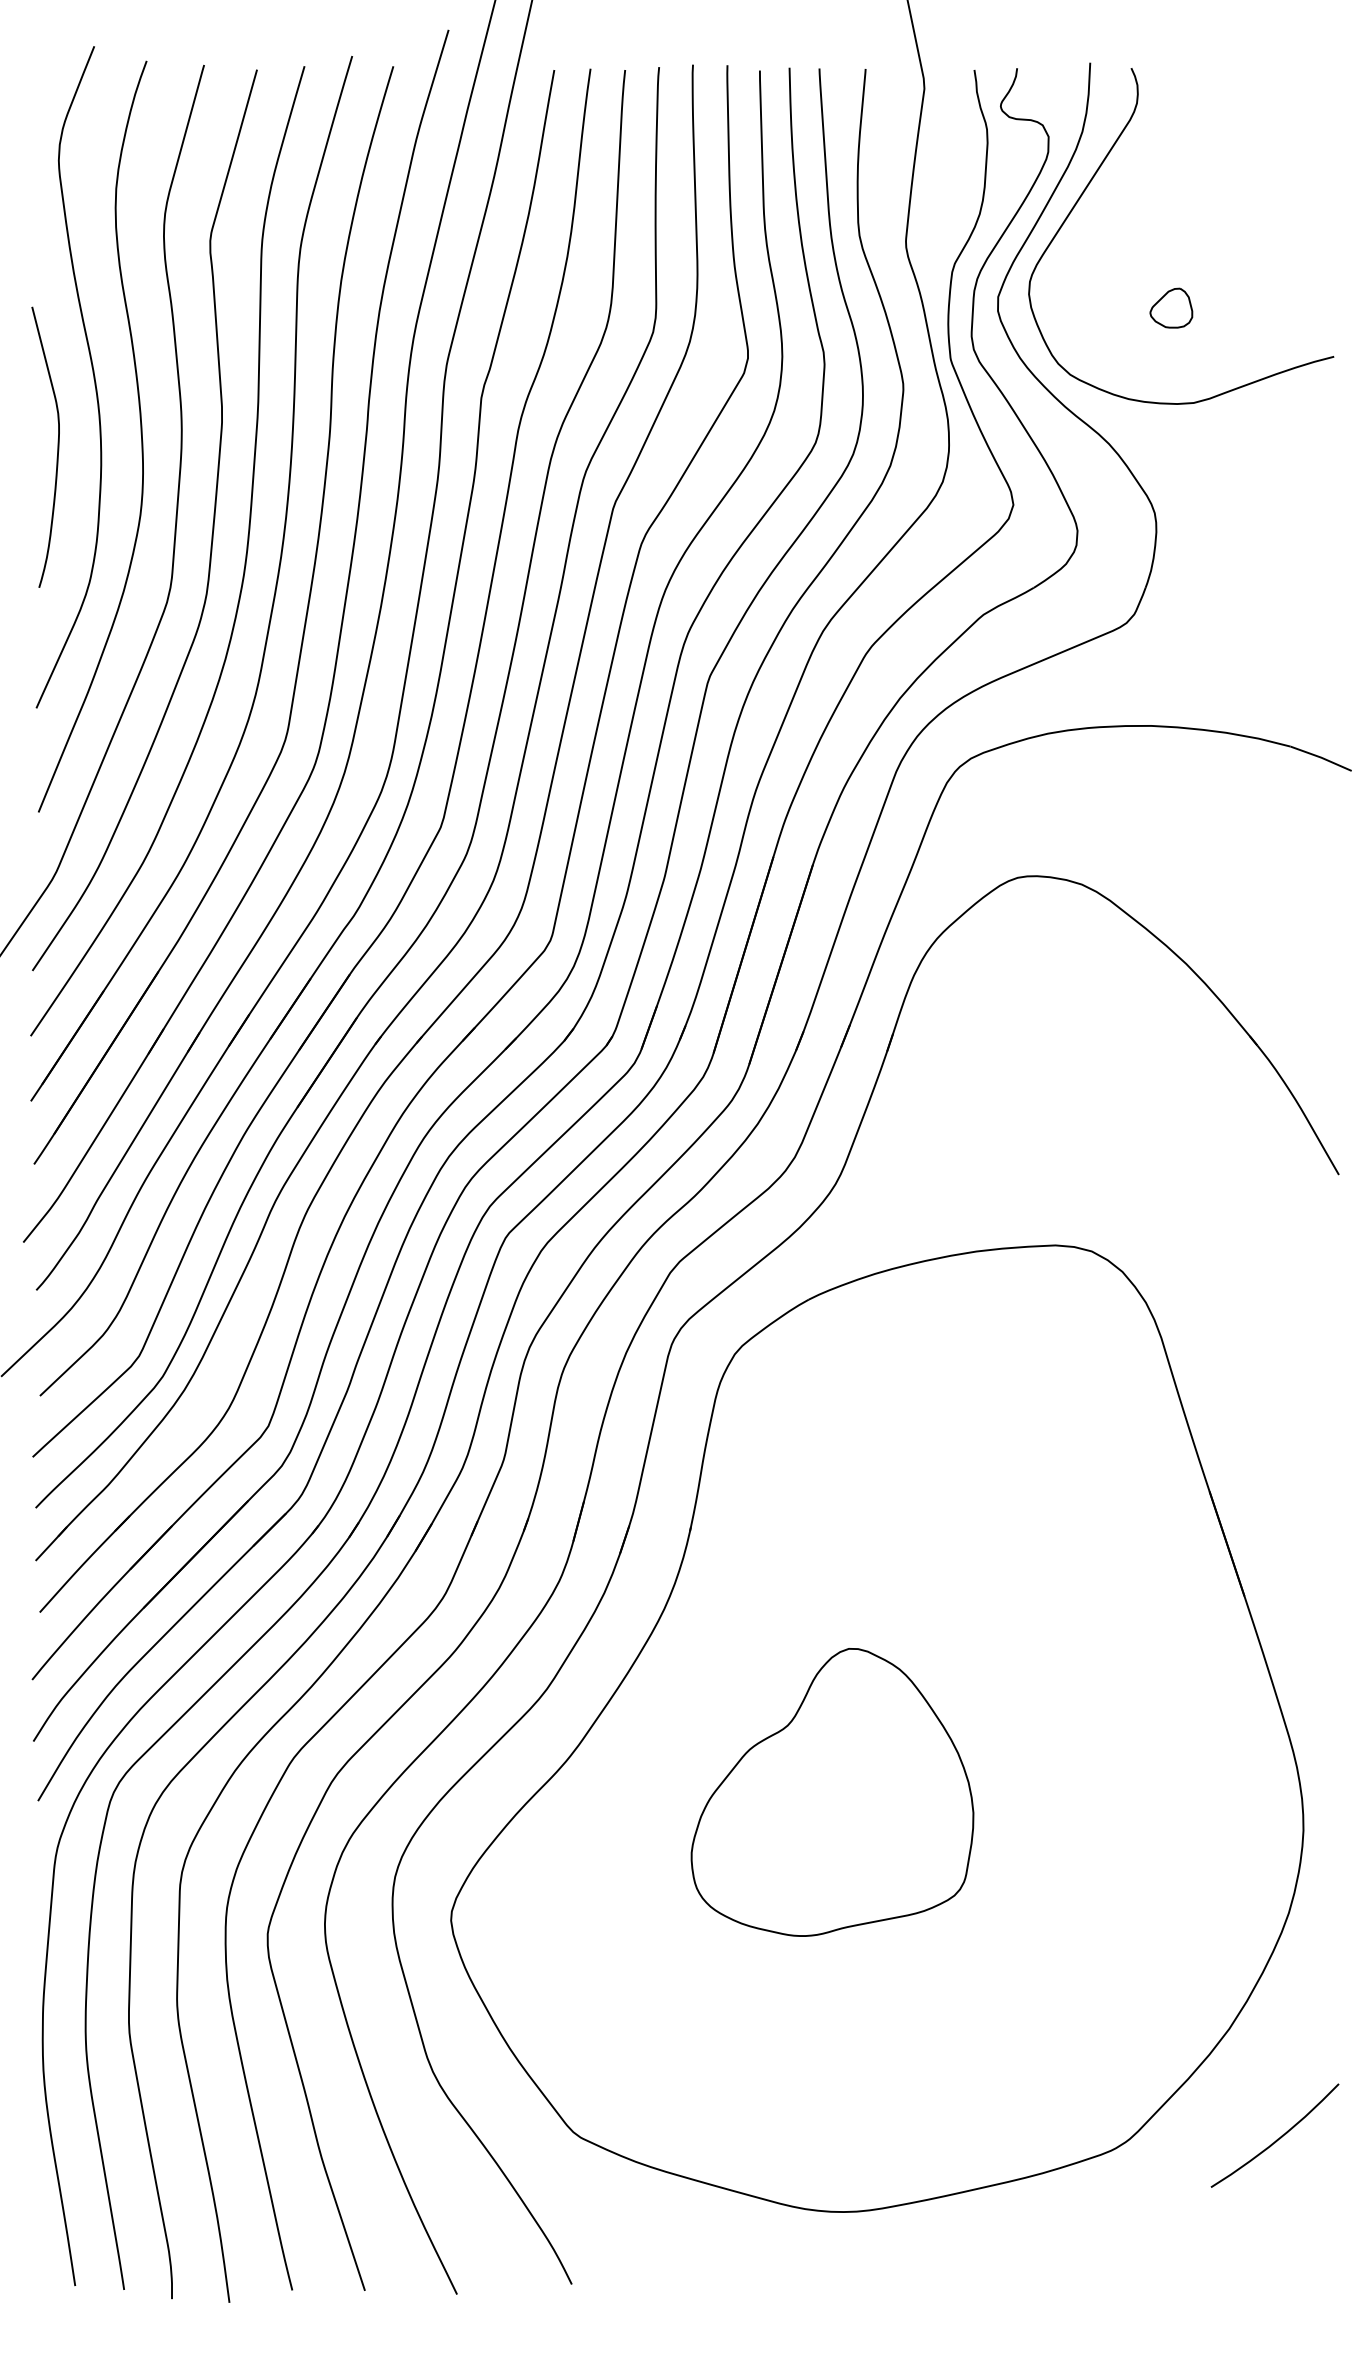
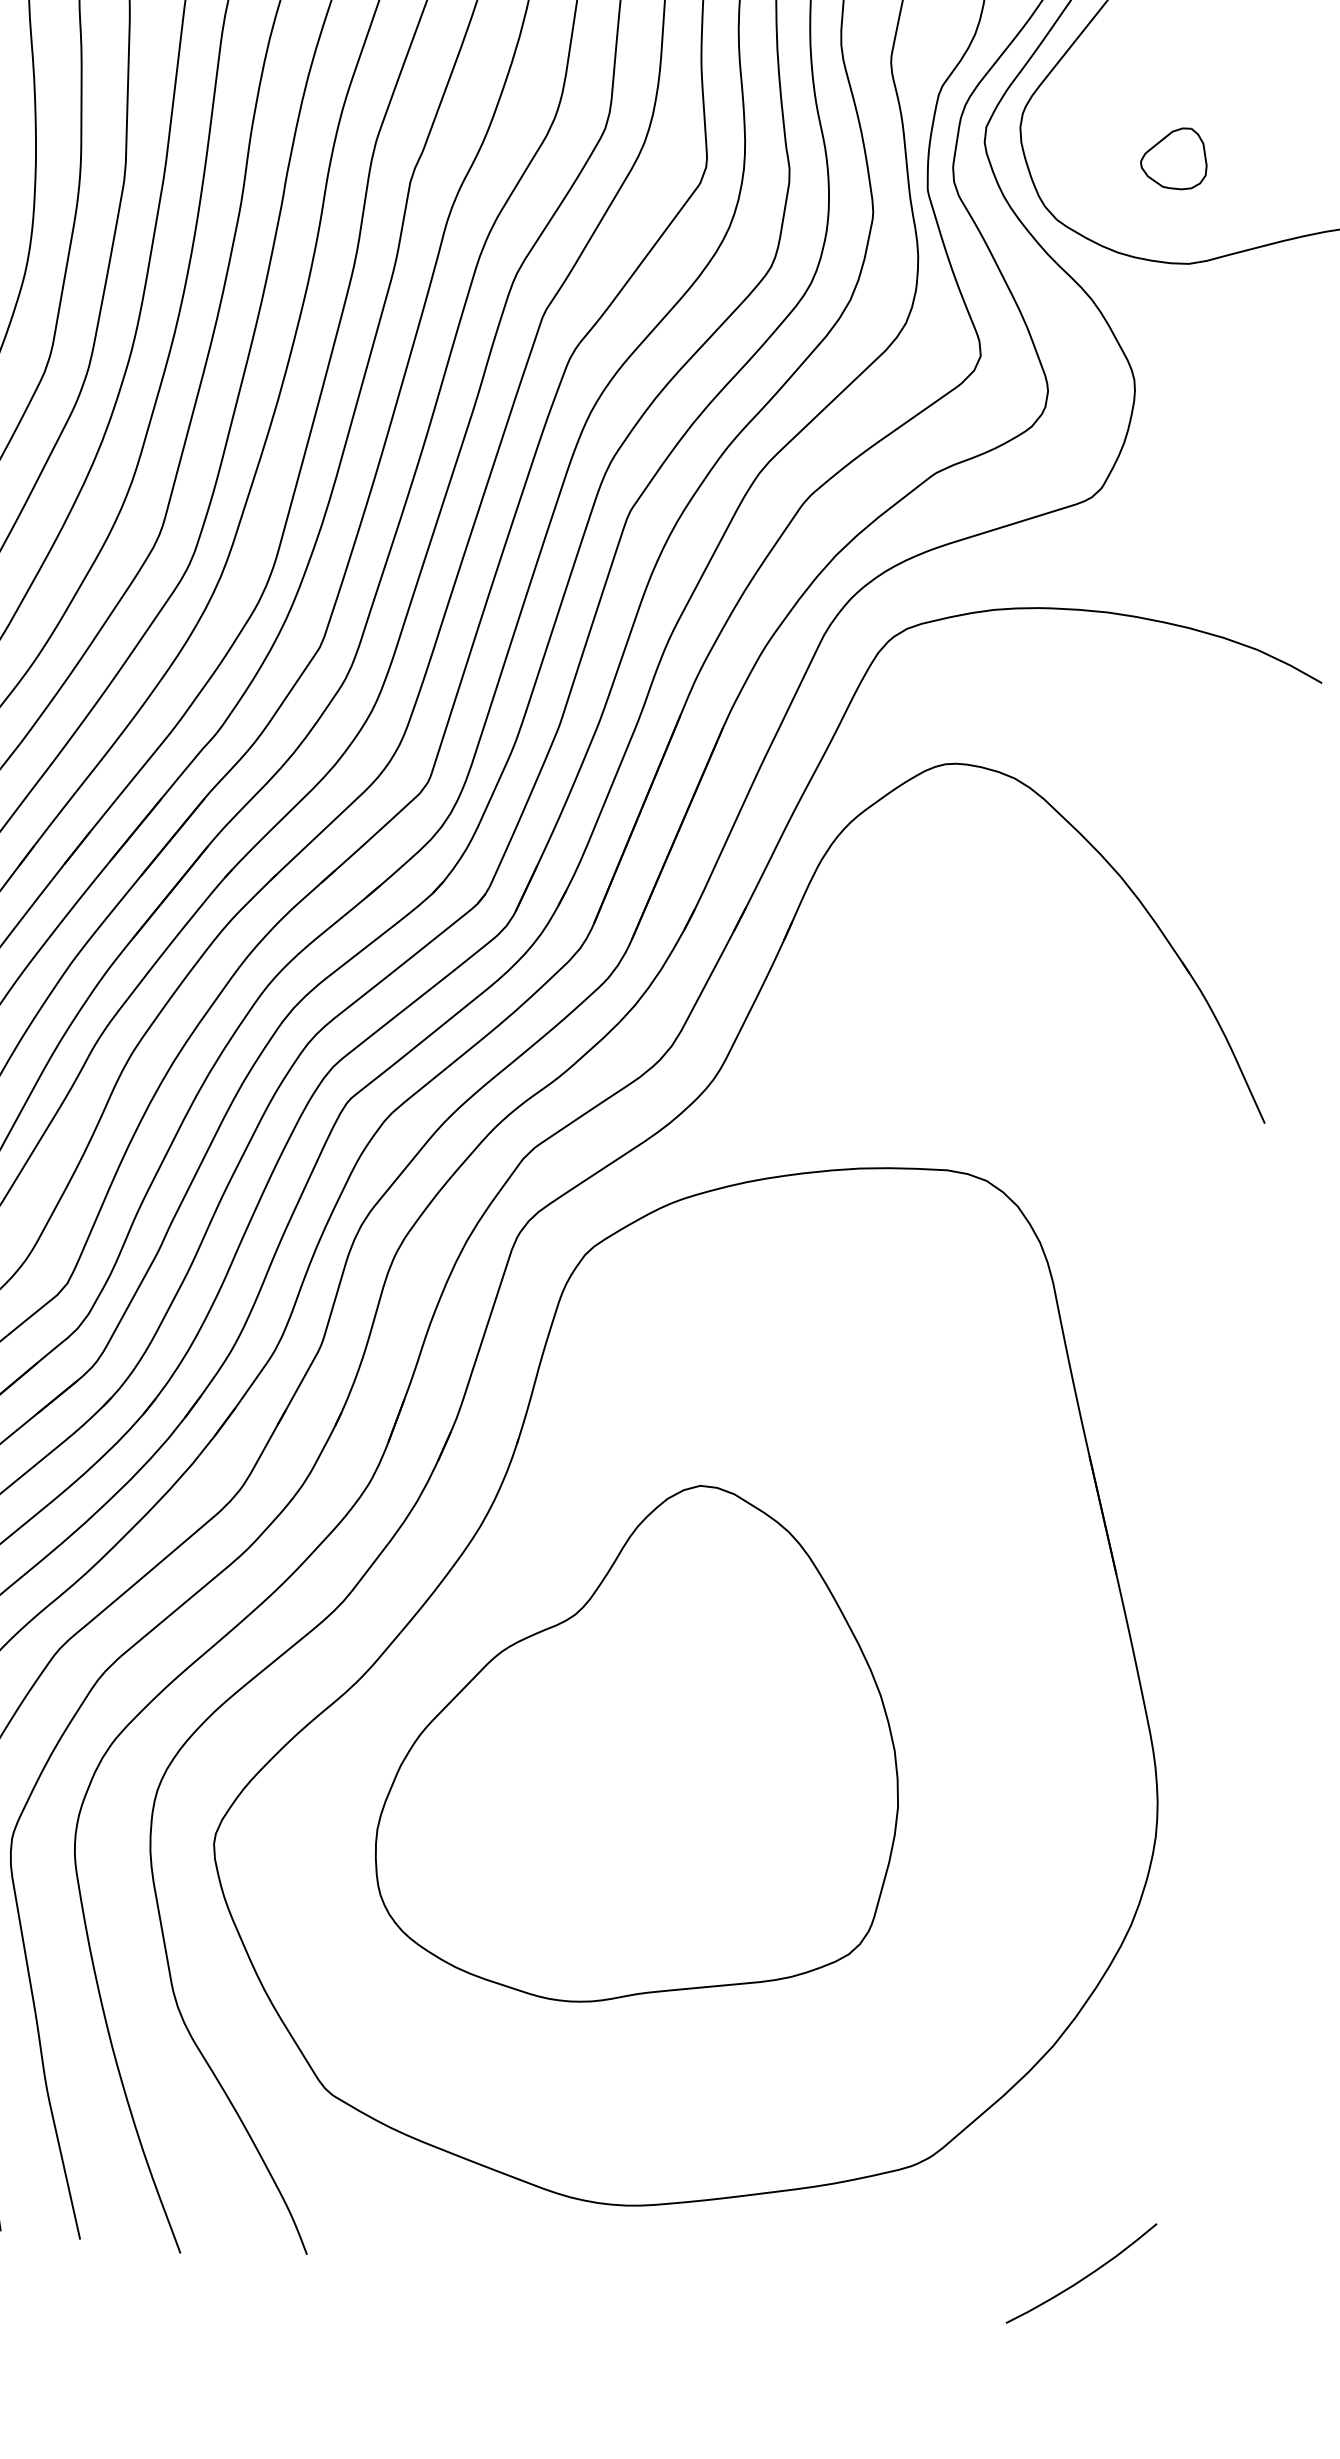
part: (1171, 307) -> (1174, 157), size x1.43
part: (832, 1792) -> (644, 1744), size x1.67
curve: (1277, 2138) -> (1083, 2276), moved

